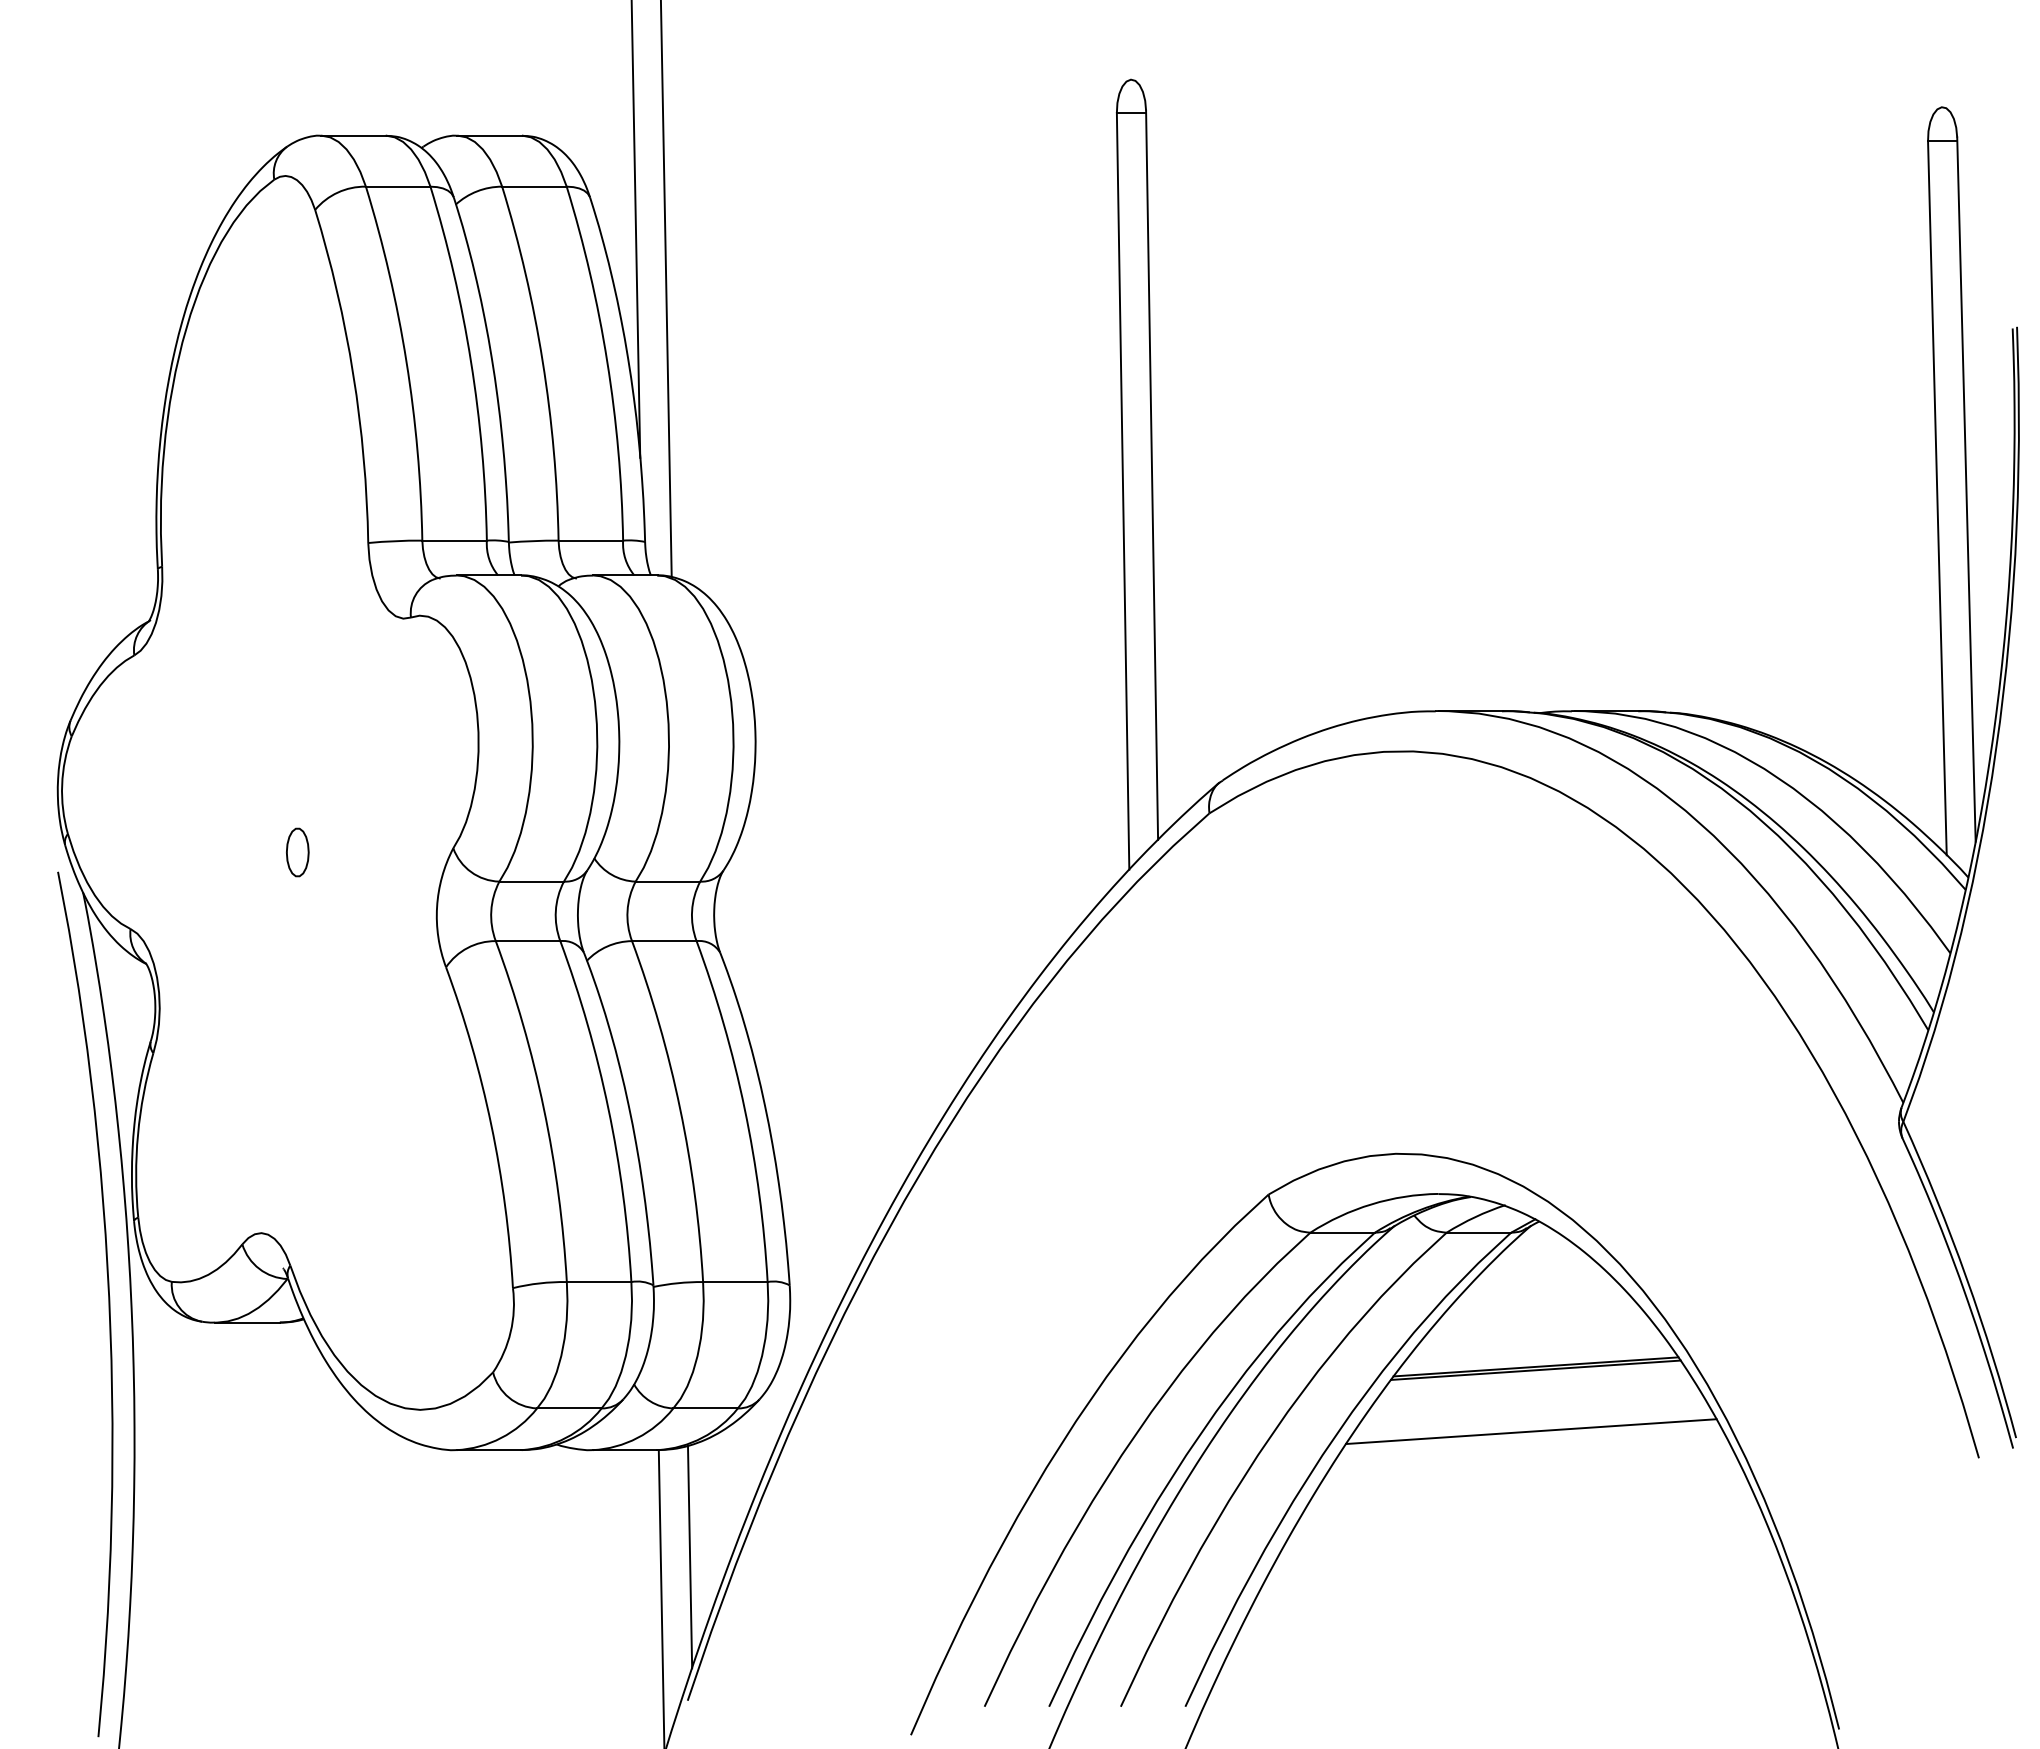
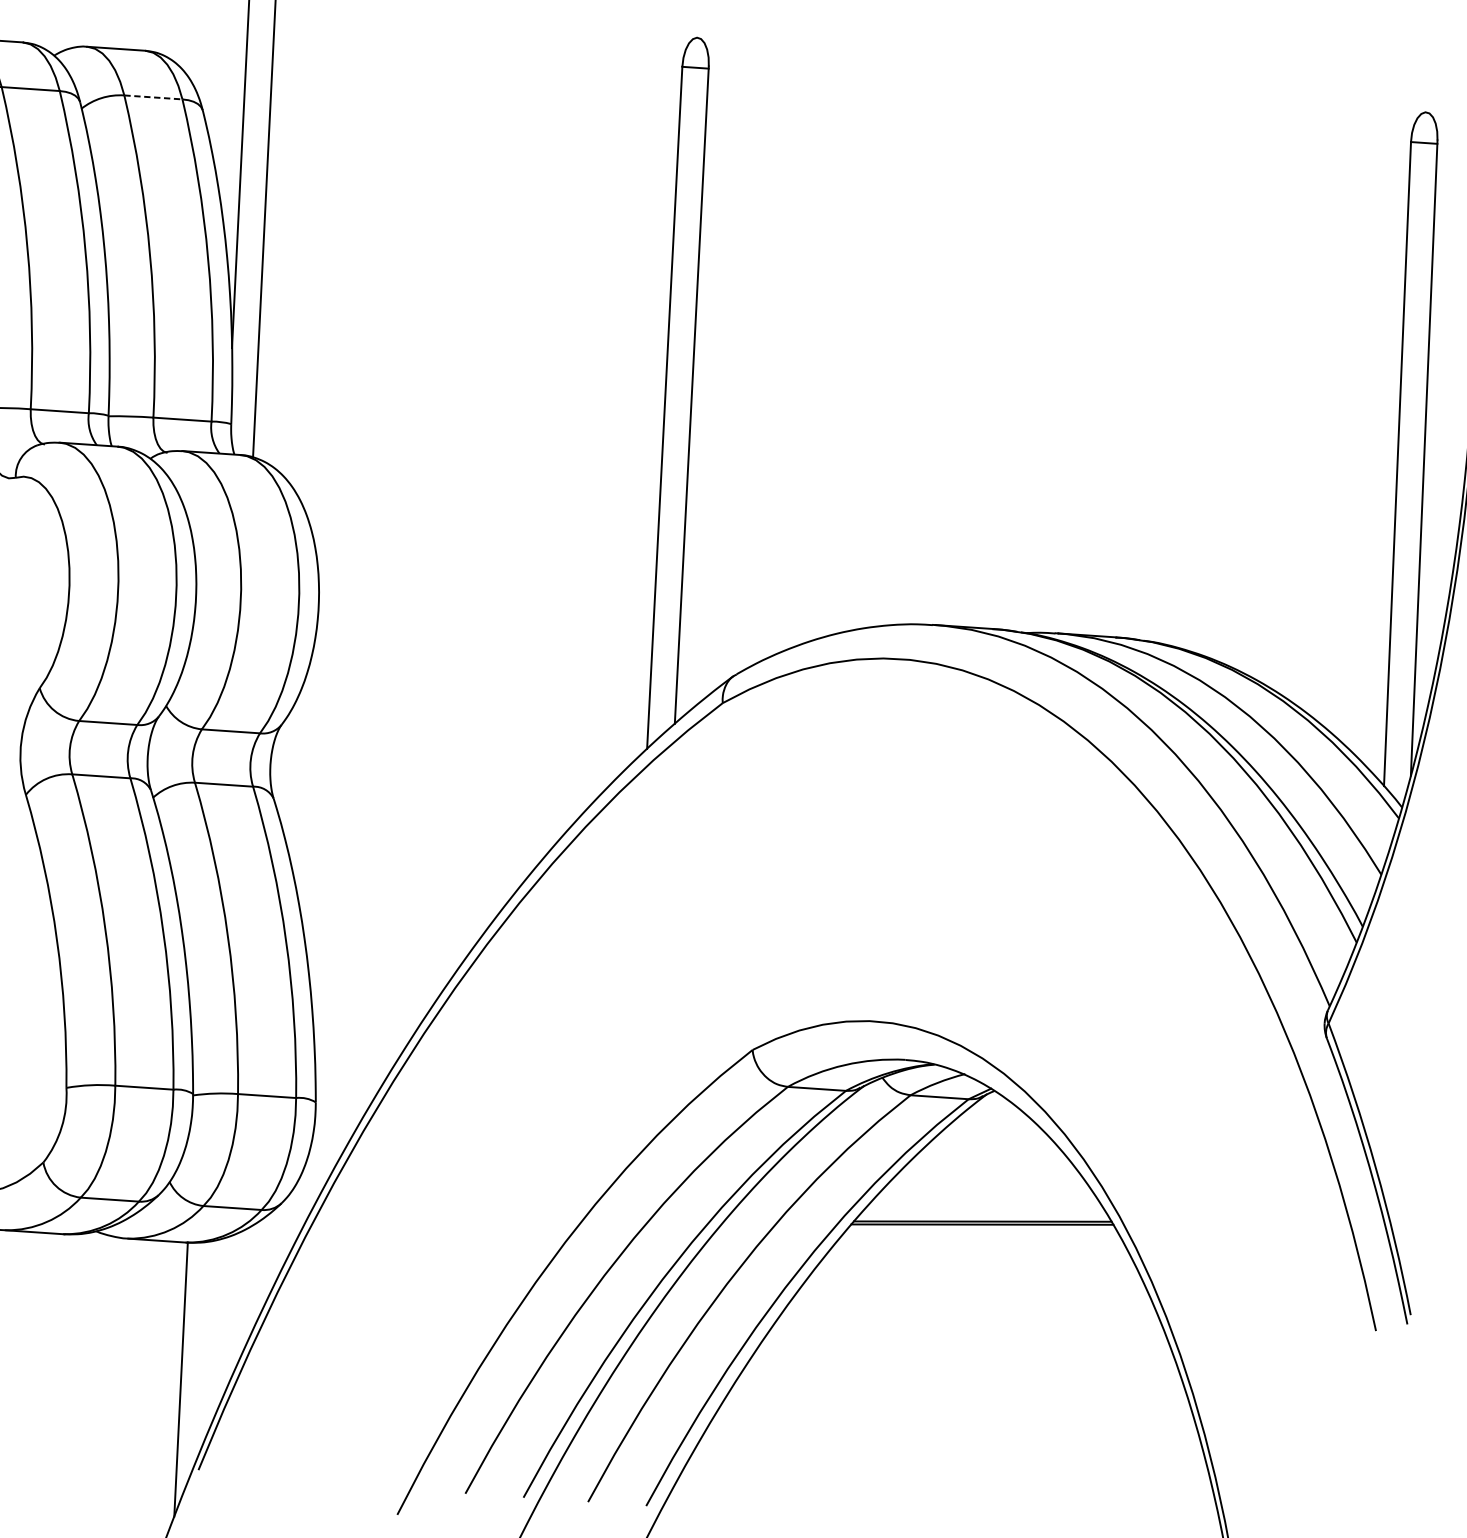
line: (534, 186) -> (153, 97), solid -> dashed
line: (1531, 1431) -> (974, 1279), removed
line: (689, 1556) -> (208, 1340), removed

